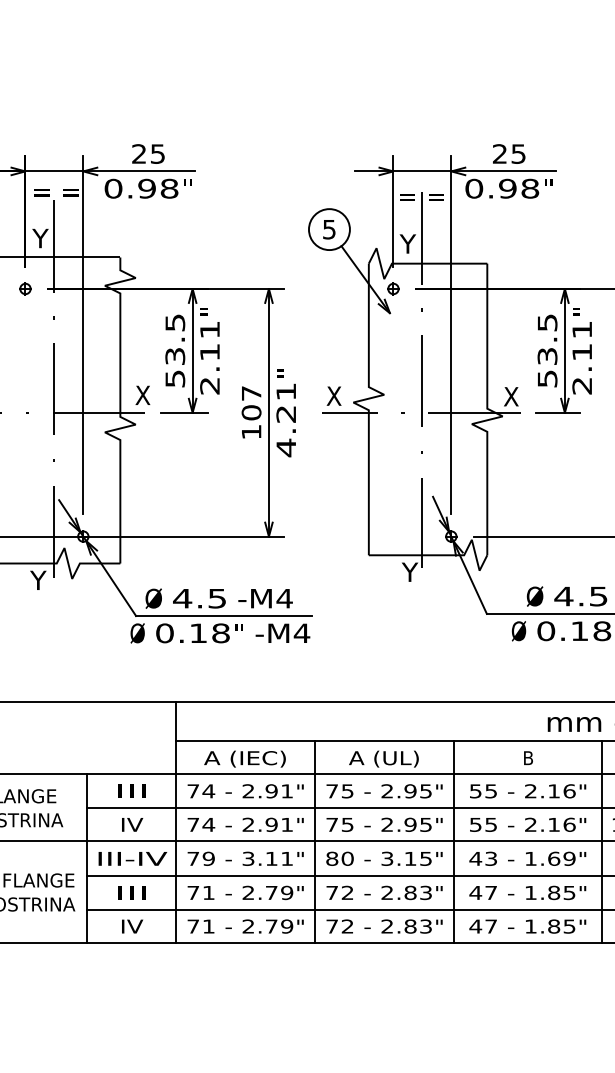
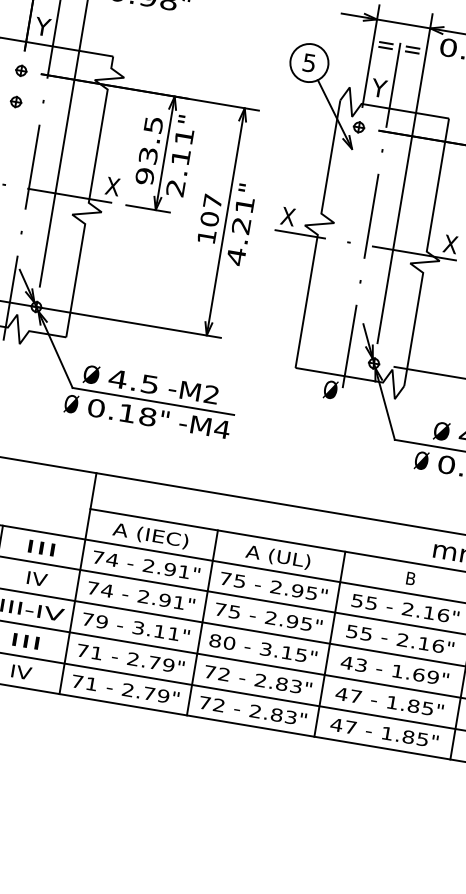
part: (25, 322) -> (16, 101), added
text: (174, 378) -> (144, 175), 53.5 -> 93.5
text: (409, 572) -> (330, 390), Y -> Ø
text: (284, 598) -> (211, 394), -M4 -> -M2

